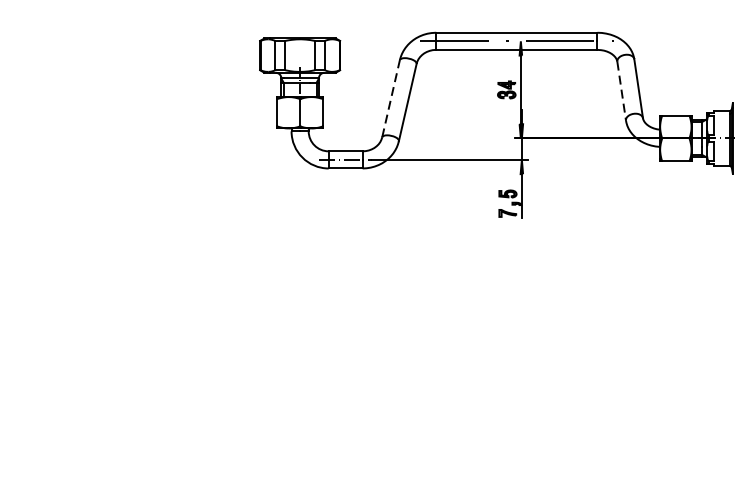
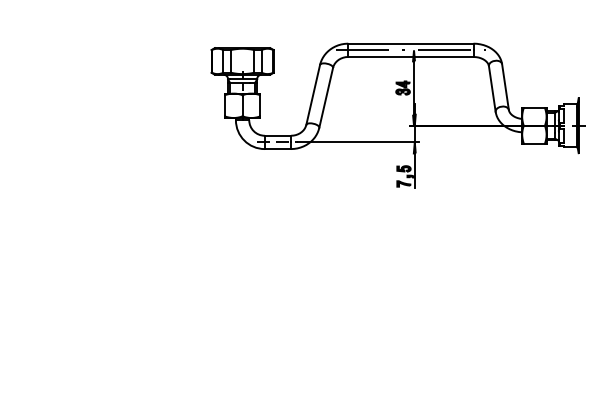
line: (621, 91) -> (492, 89), dashed -> solid
line: (391, 98) -> (313, 94), dashed -> solid

